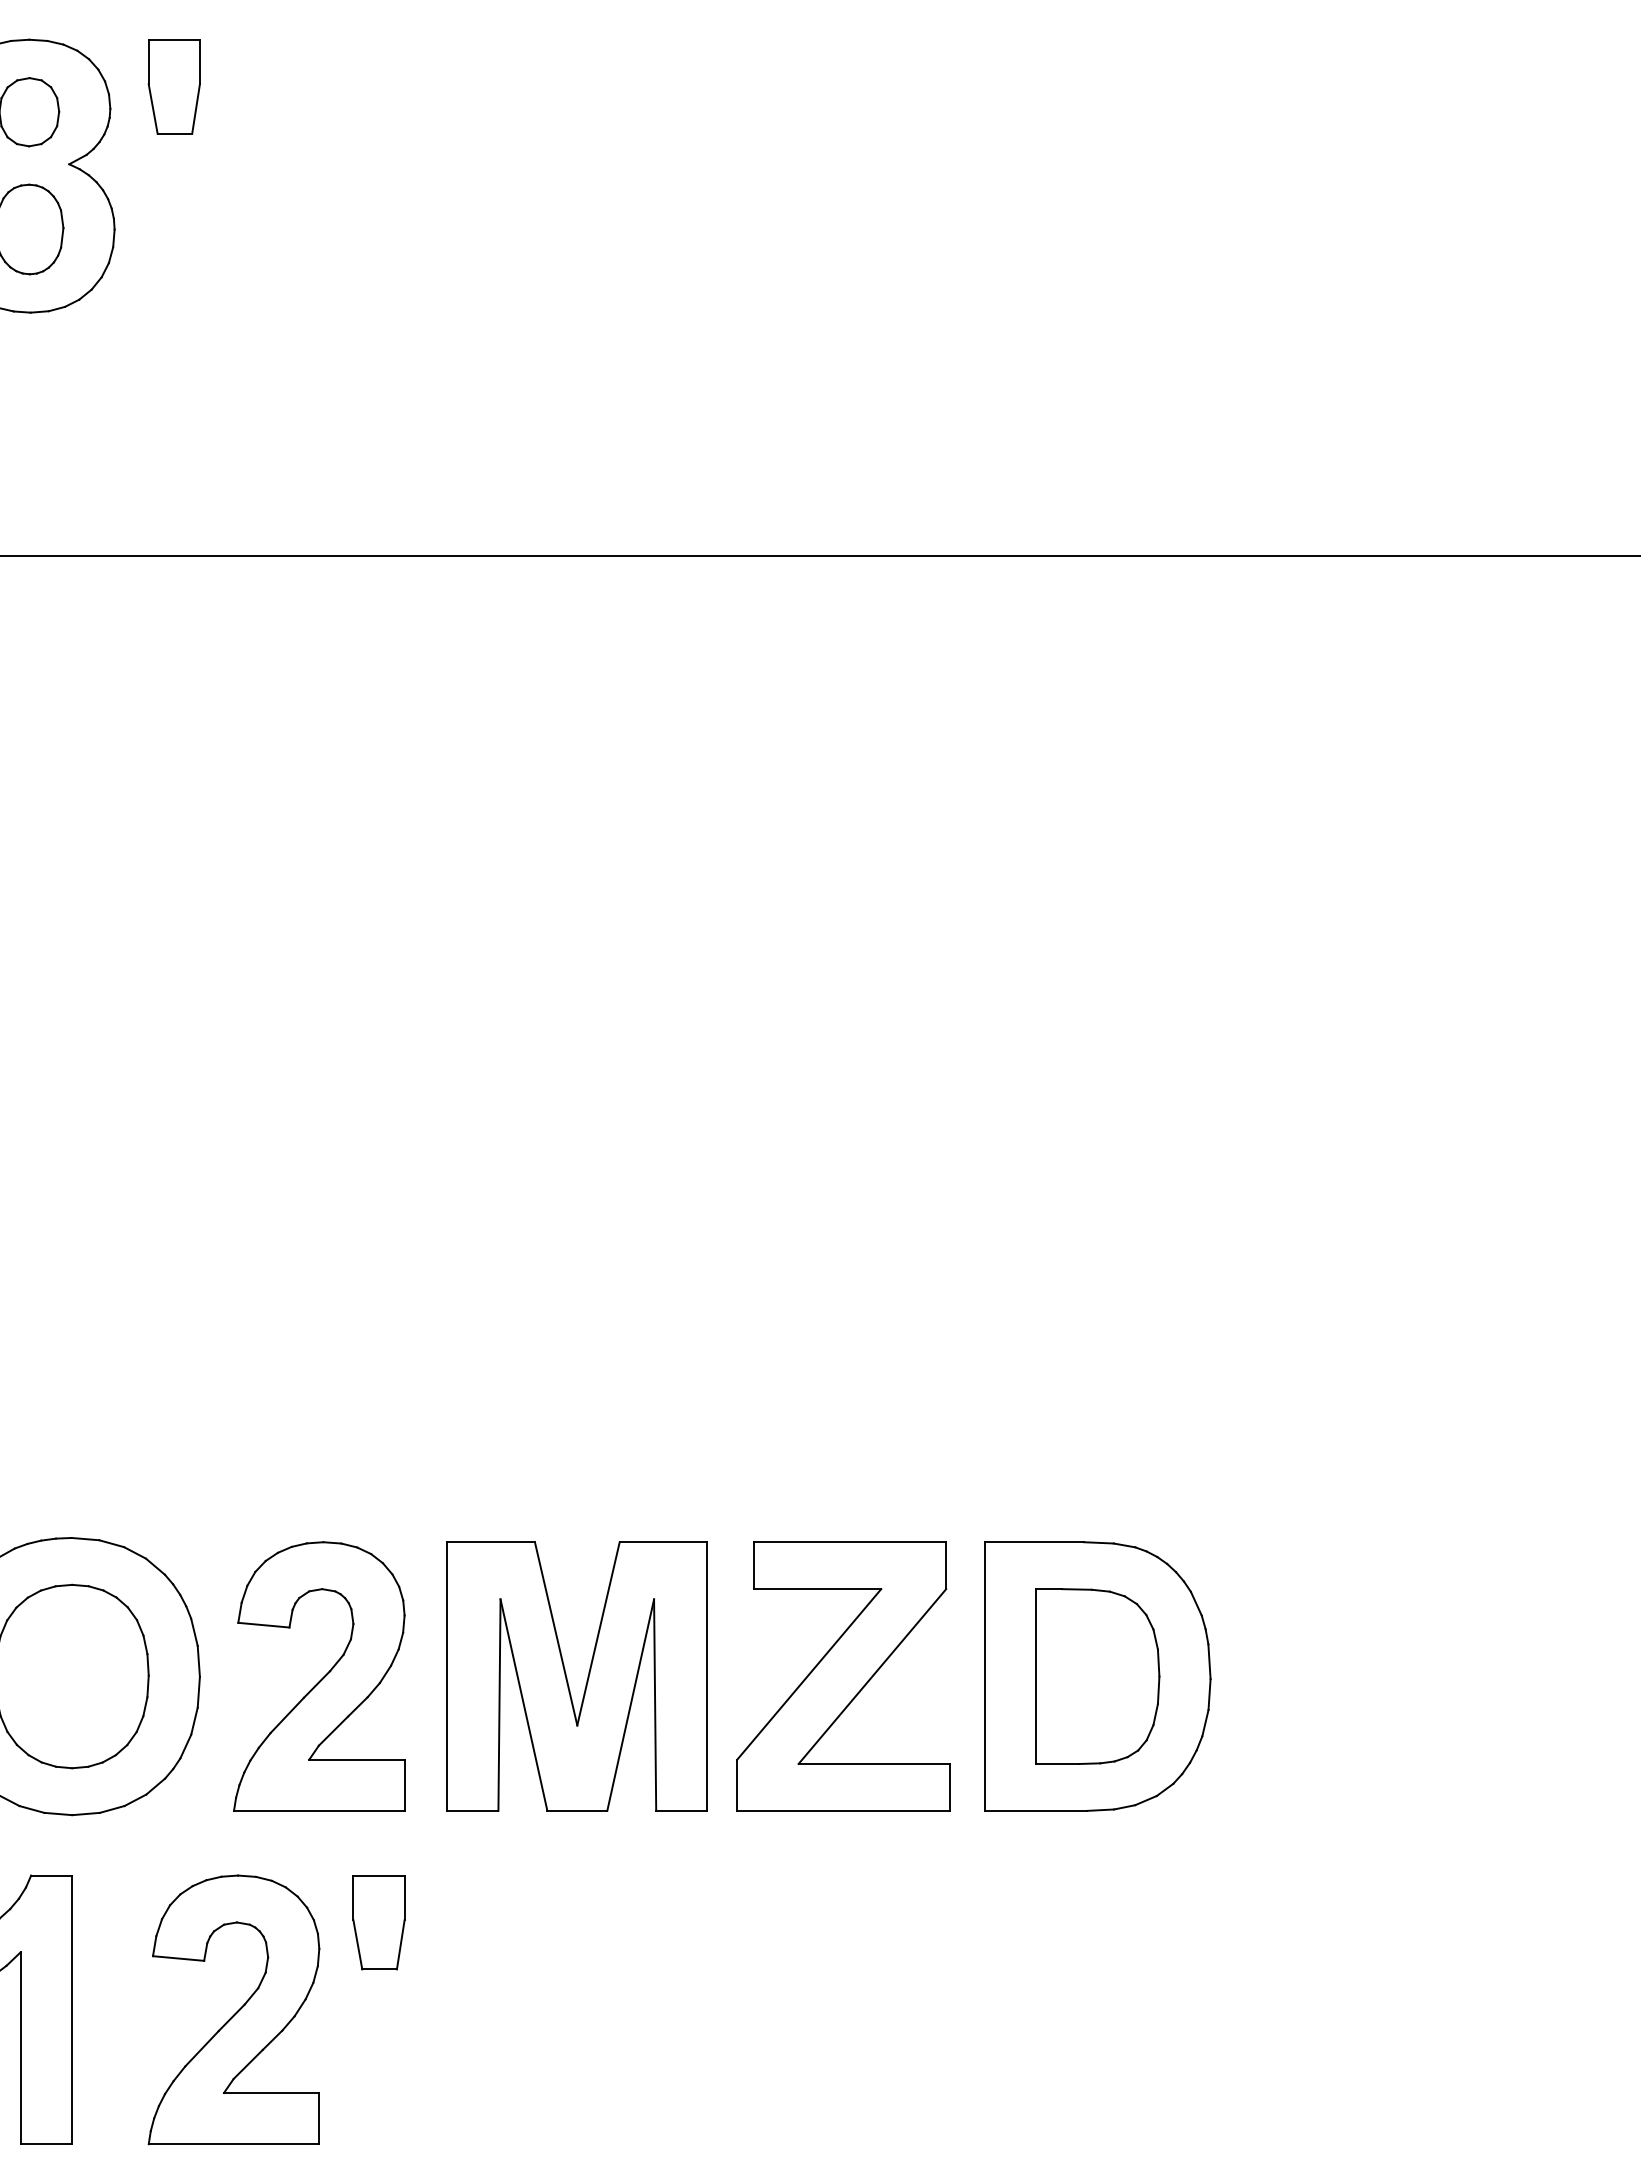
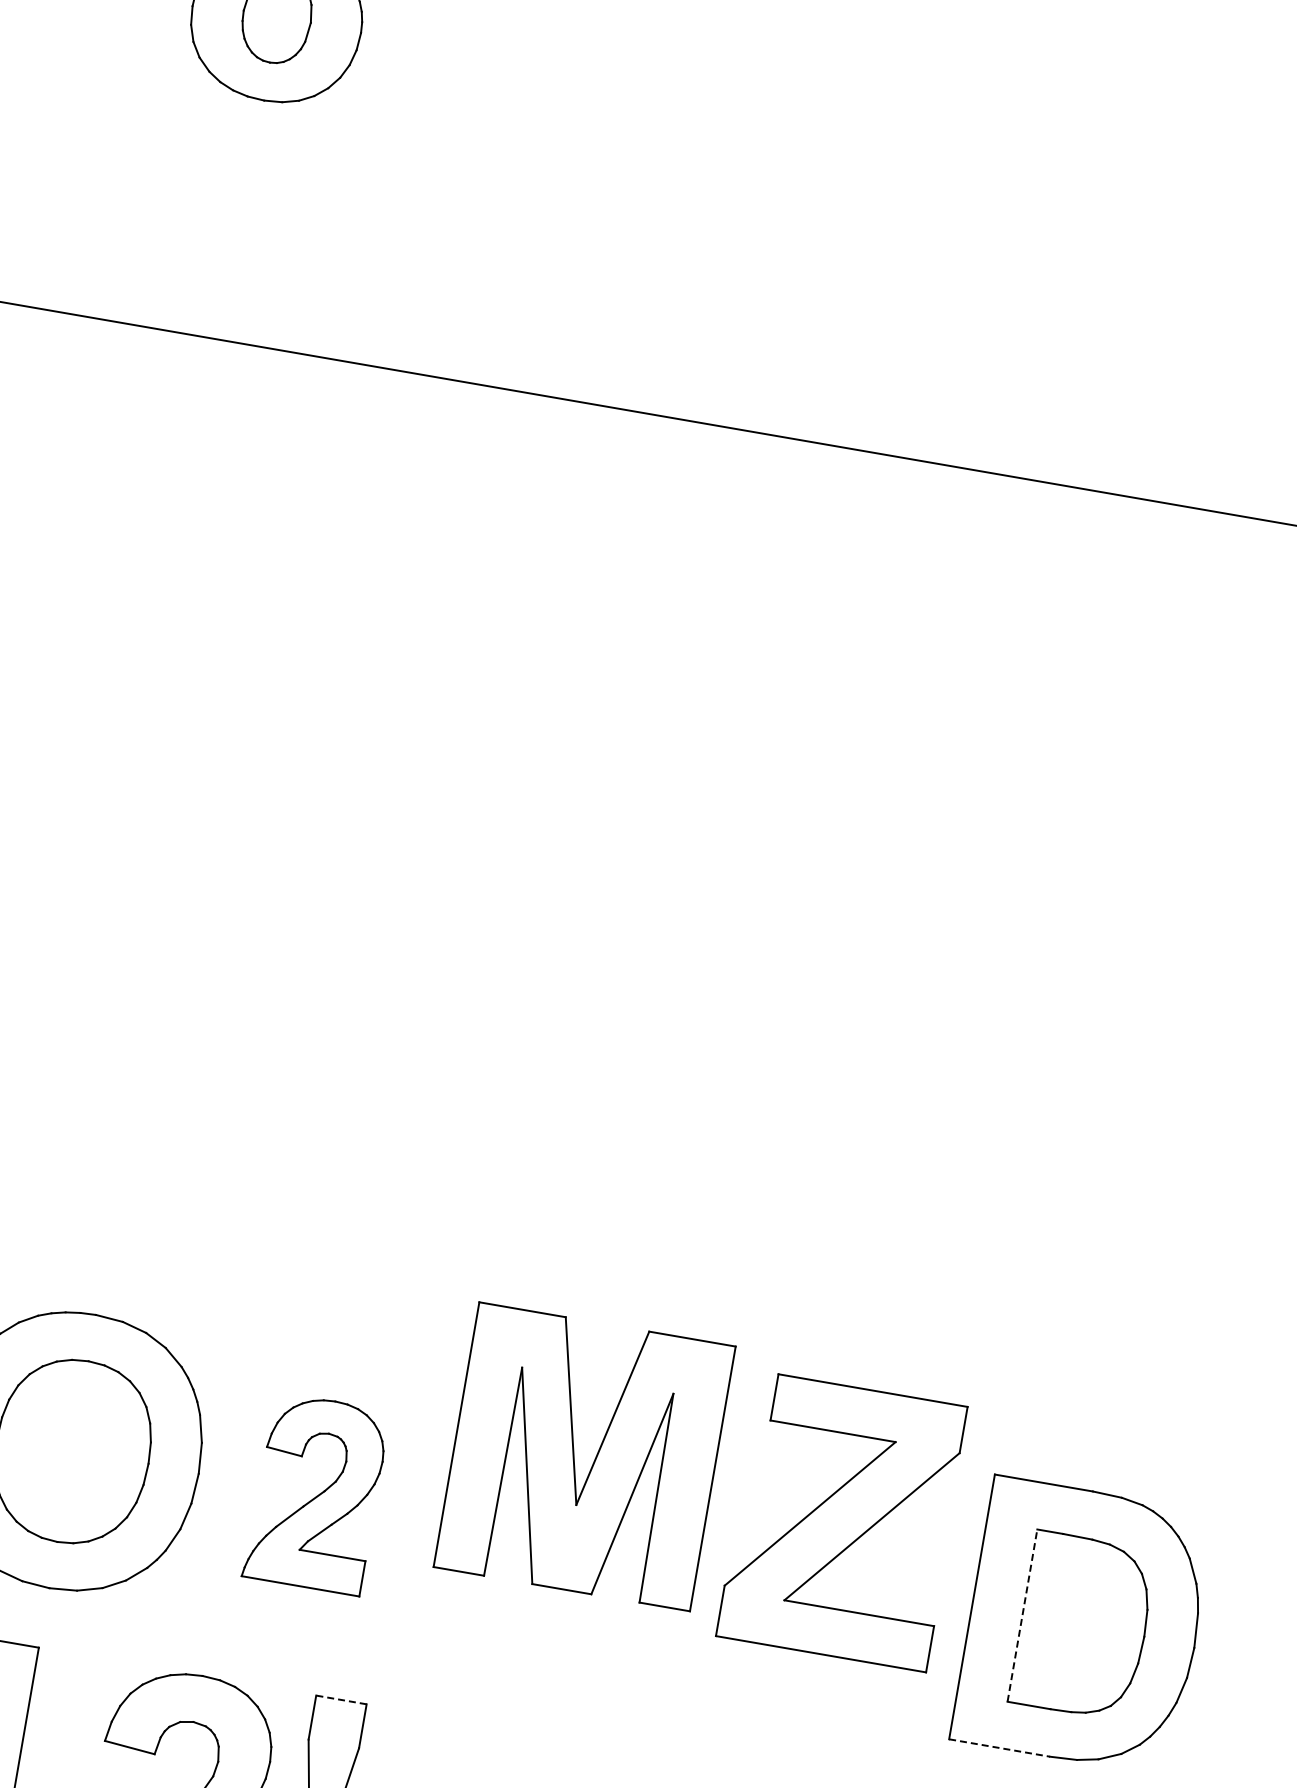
part: (319, 1676) -> (316, 1493), size x0.7
part: (843, 1676) -> (843, 1521), moved
line: (1035, 1676) -> (1022, 1615), solid -> dashed
part: (567, 1677) -> (574, 1456), moved
line: (1036, 1810) -> (1000, 1747), solid -> dashed
line: (379, 1875) -> (341, 1699), solid -> dashed

